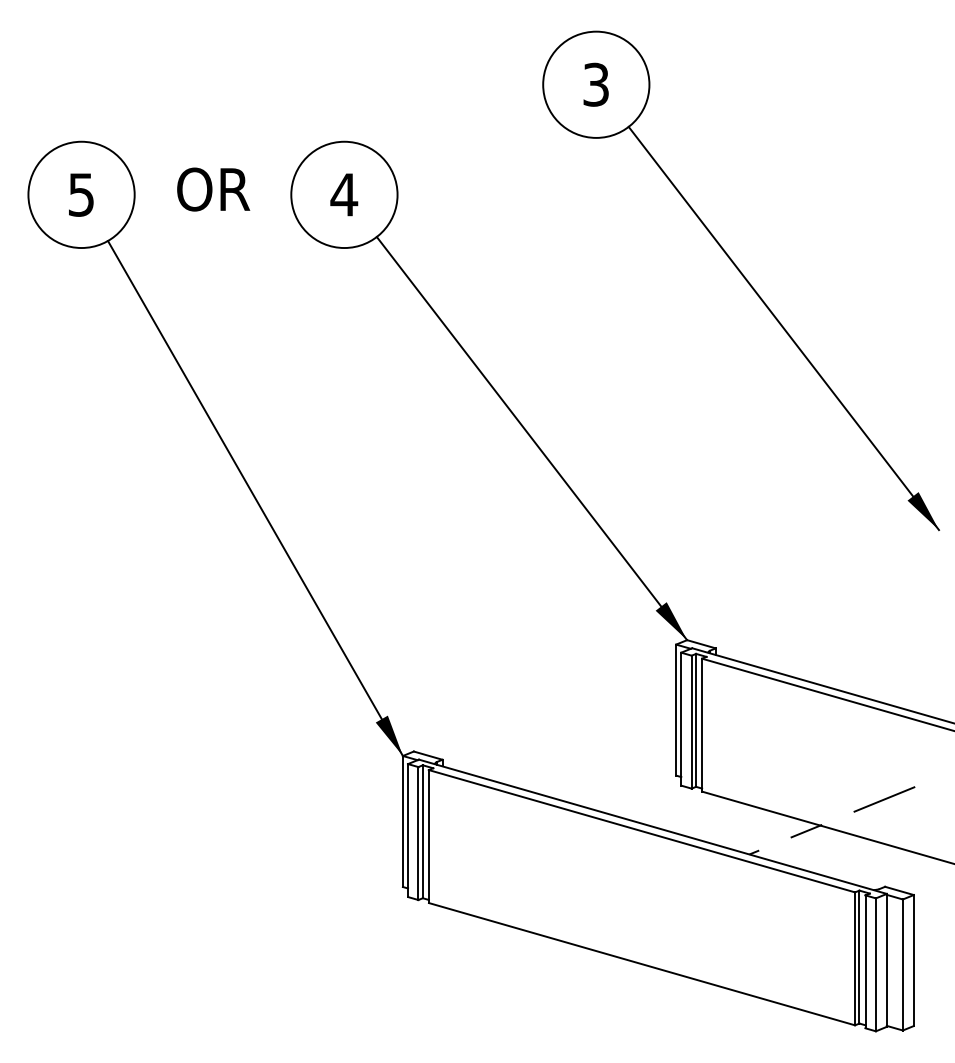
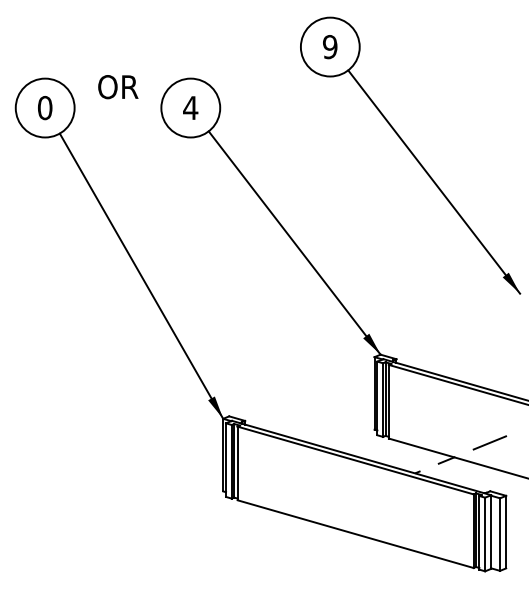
text: (596, 85) -> (330, 47), 3 -> 9
text: (213, 190) -> (118, 87), moved
text: (82, 193) -> (45, 107), 5 -> 0

